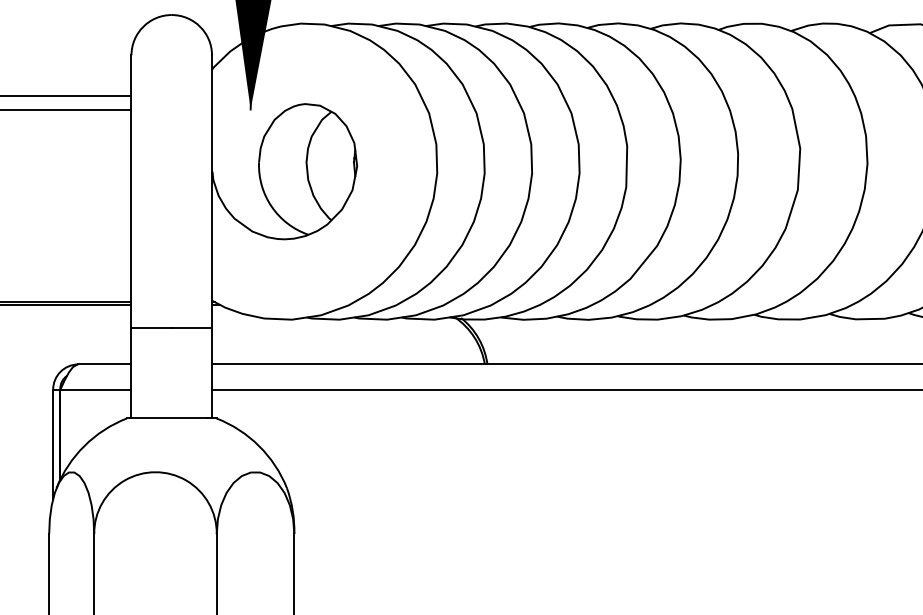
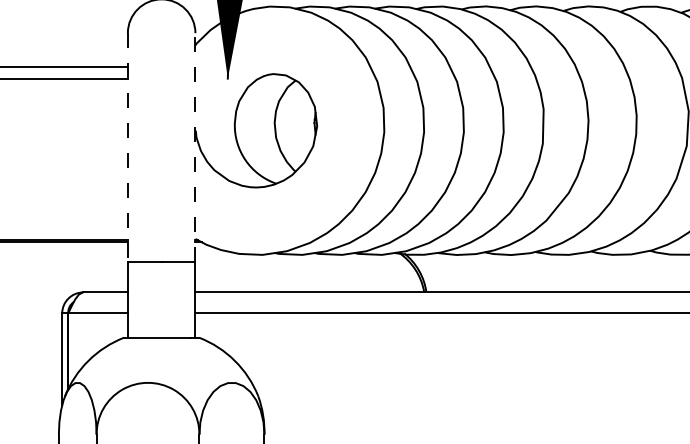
line: (212, 191) -> (195, 147), solid -> dashed
line: (131, 192) -> (127, 148), solid -> dashed

